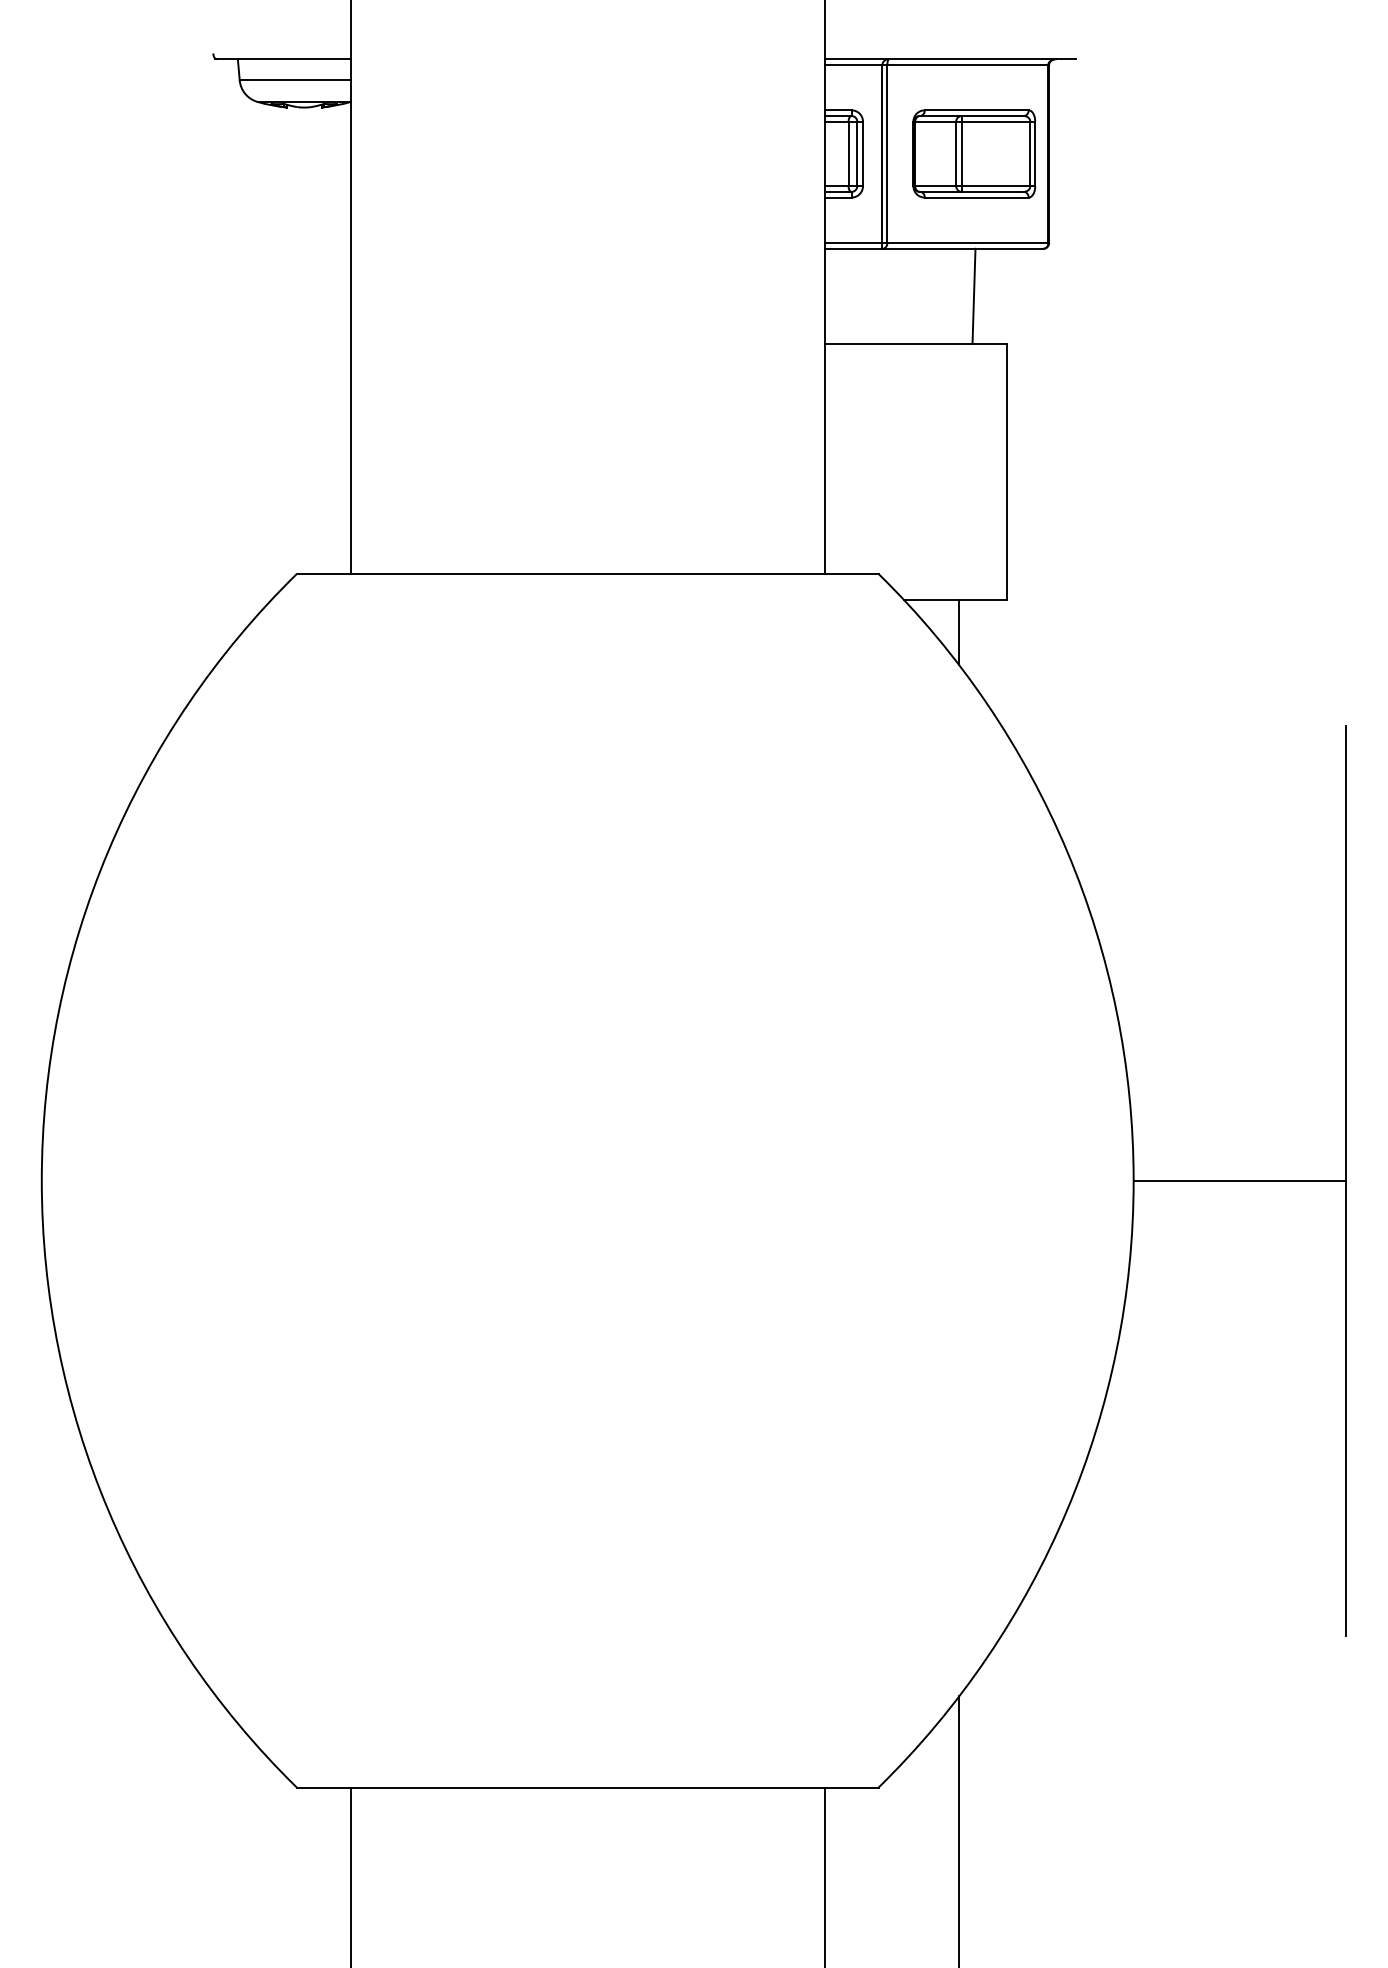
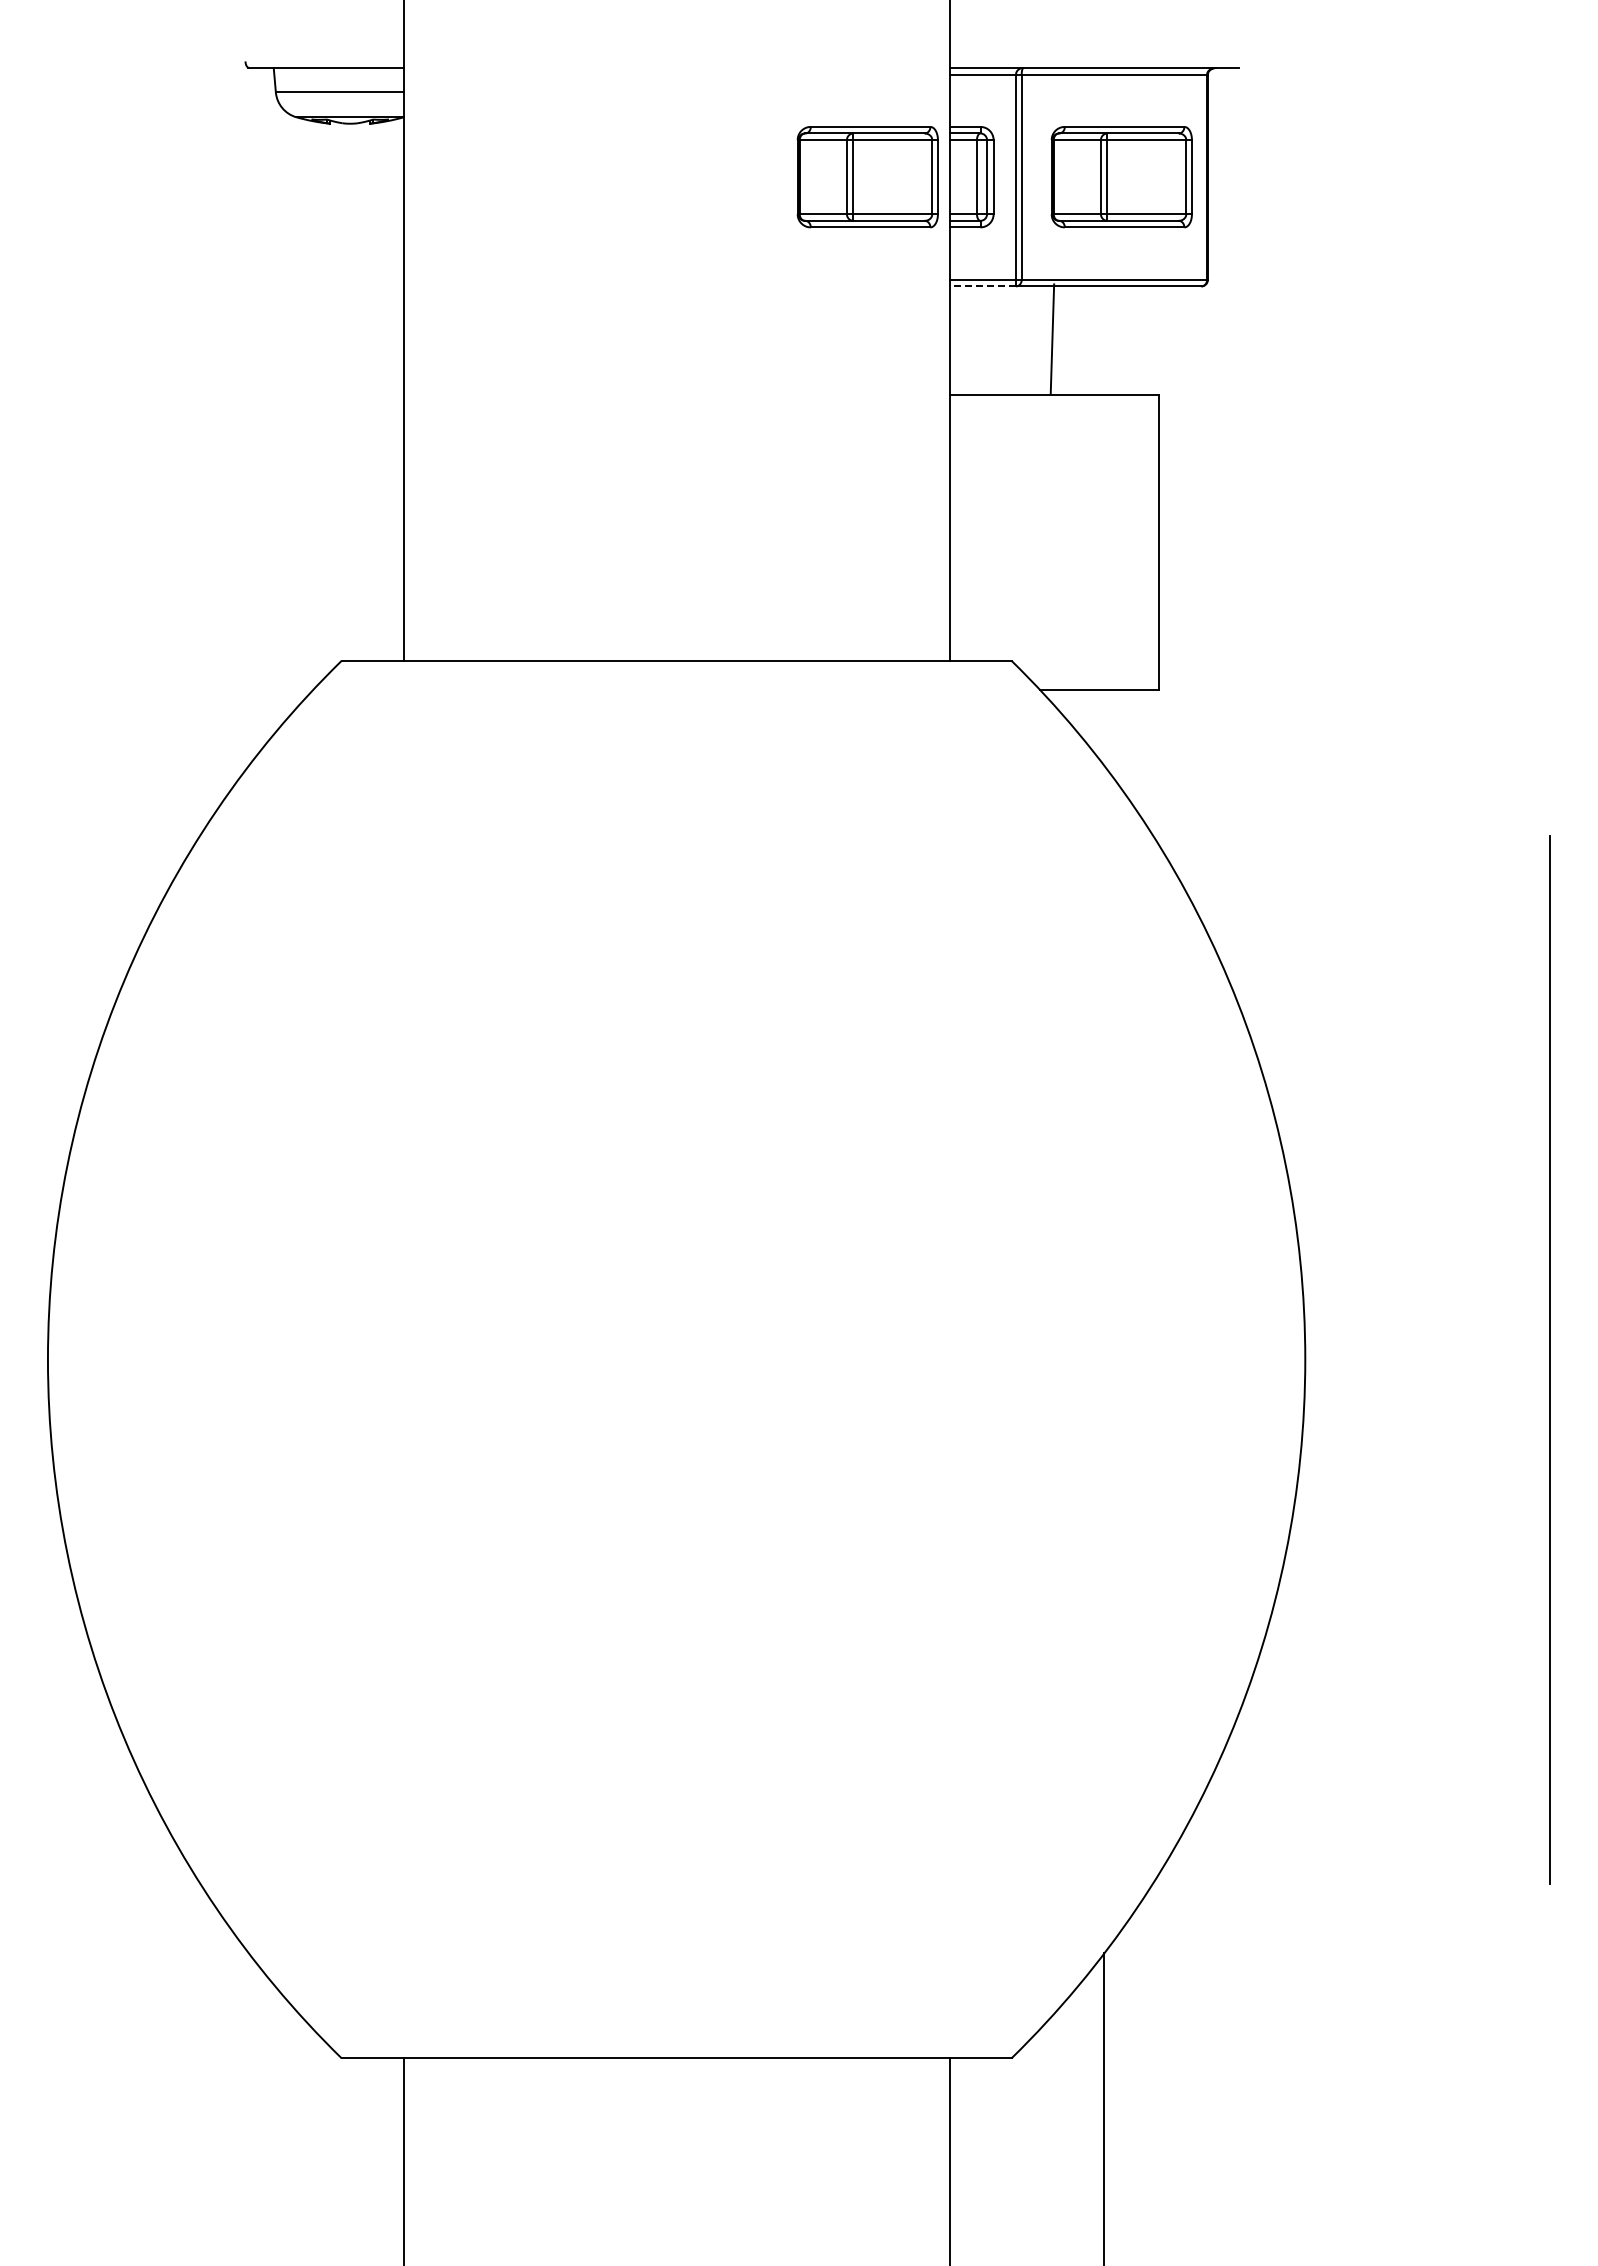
part: (753, 154) -> (867, 177), added
line: (853, 248) -> (982, 286), solid -> dashed
line: (974, 295) -> (1052, 338), moved
line: (959, 631) -> (1104, 727), removed
line: (1239, 1180) -> (1427, 1359), removed

